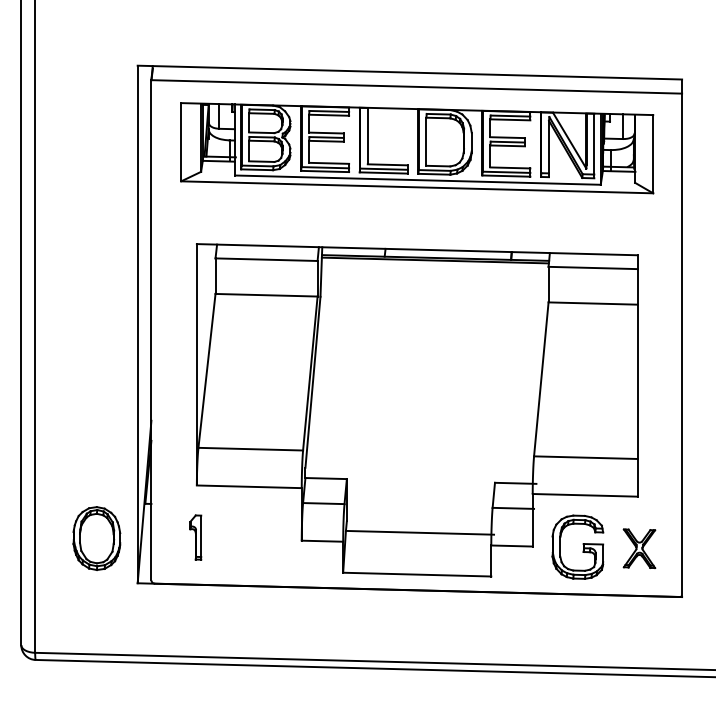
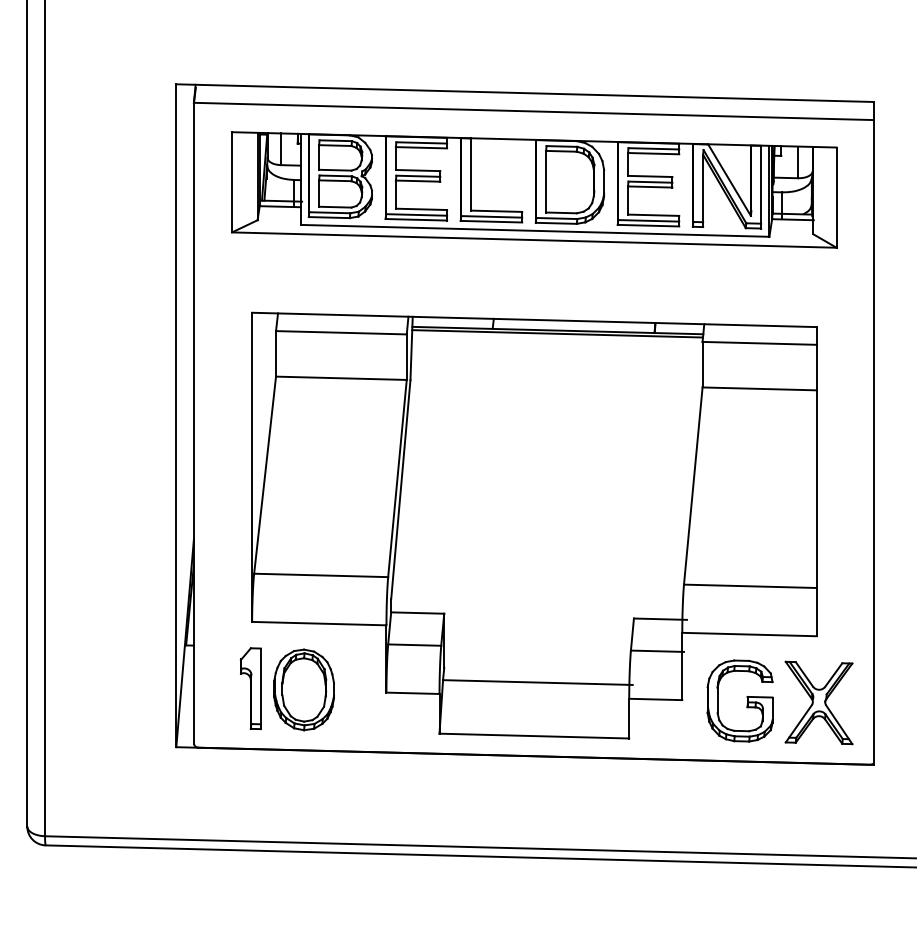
part: (195, 537) -> (250, 688), size x1.43
part: (96, 538) -> (303, 689), moved
part: (639, 548) -> (818, 702), size x1.67

